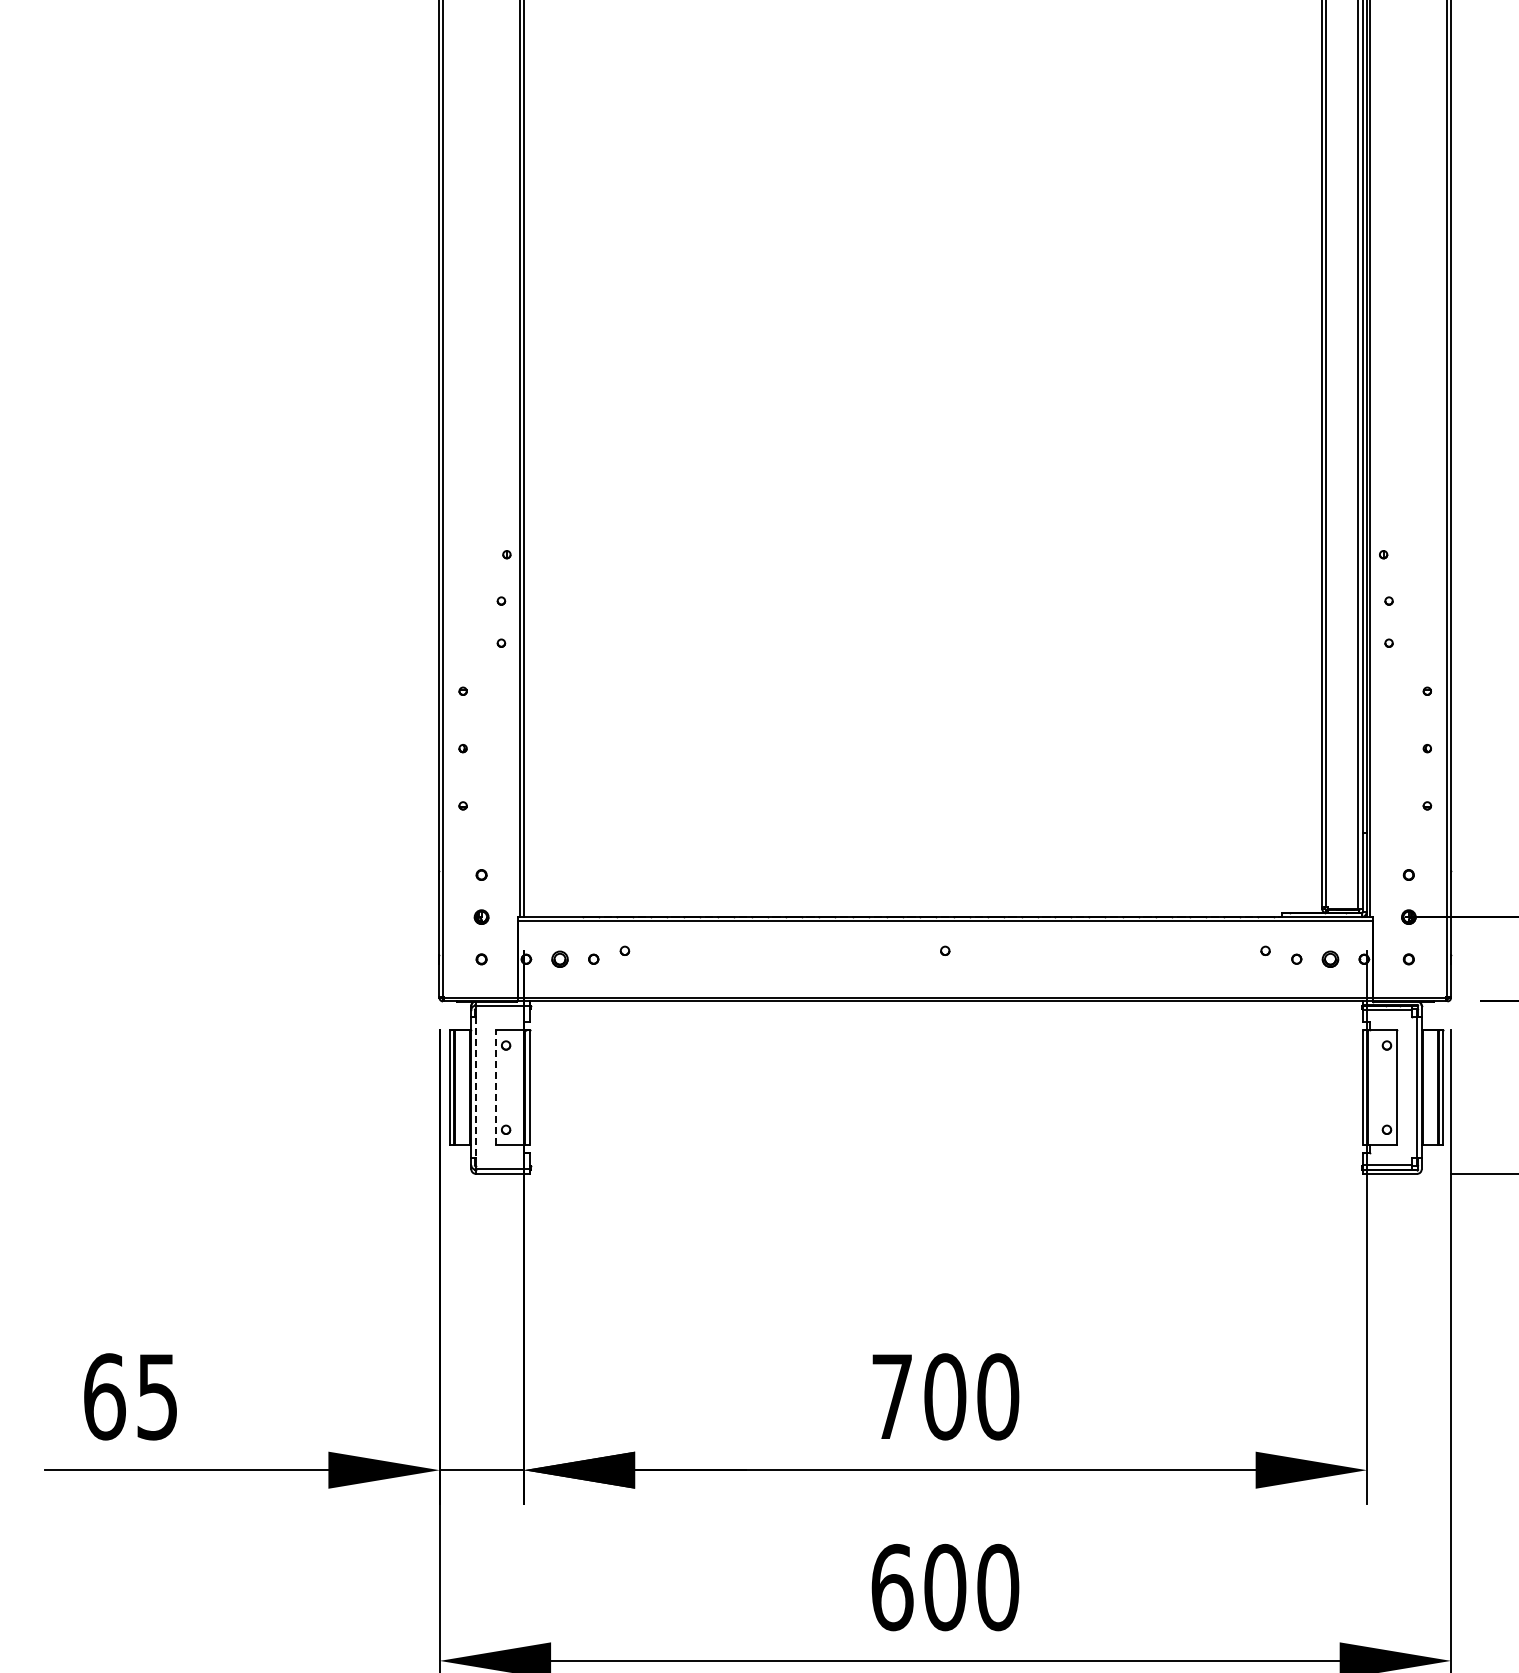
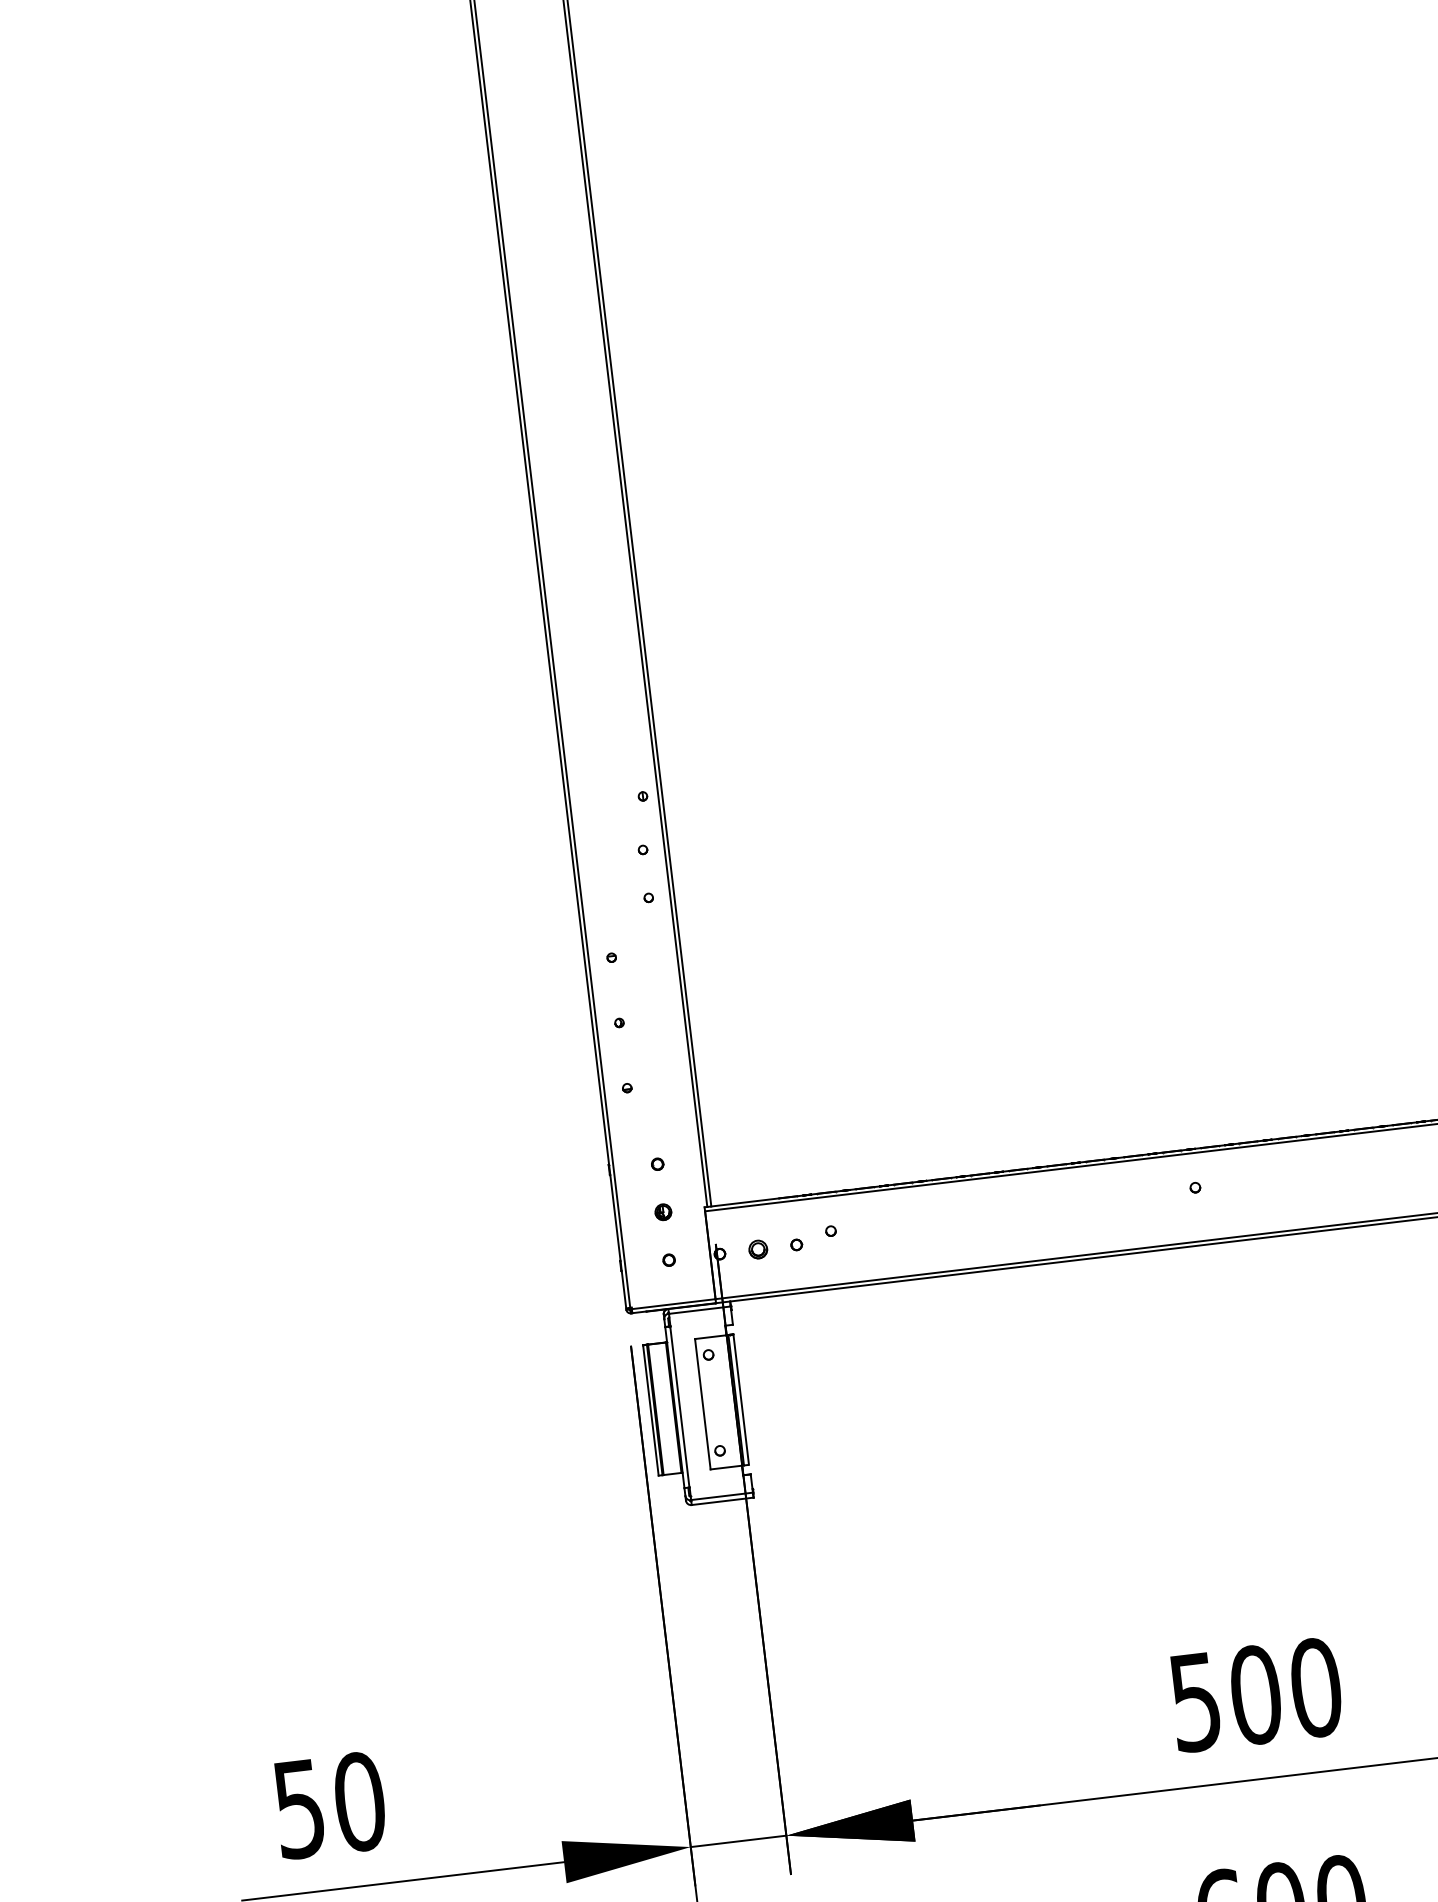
line: (475, 1087) -> (679, 1406), dashed -> solid
line: (495, 1087) -> (702, 1404), dashed -> solid
text: (131, 1396) -> (330, 1805), 65 -> 50
text: (891, 1397) -> (1194, 1703), 700 -> 500

